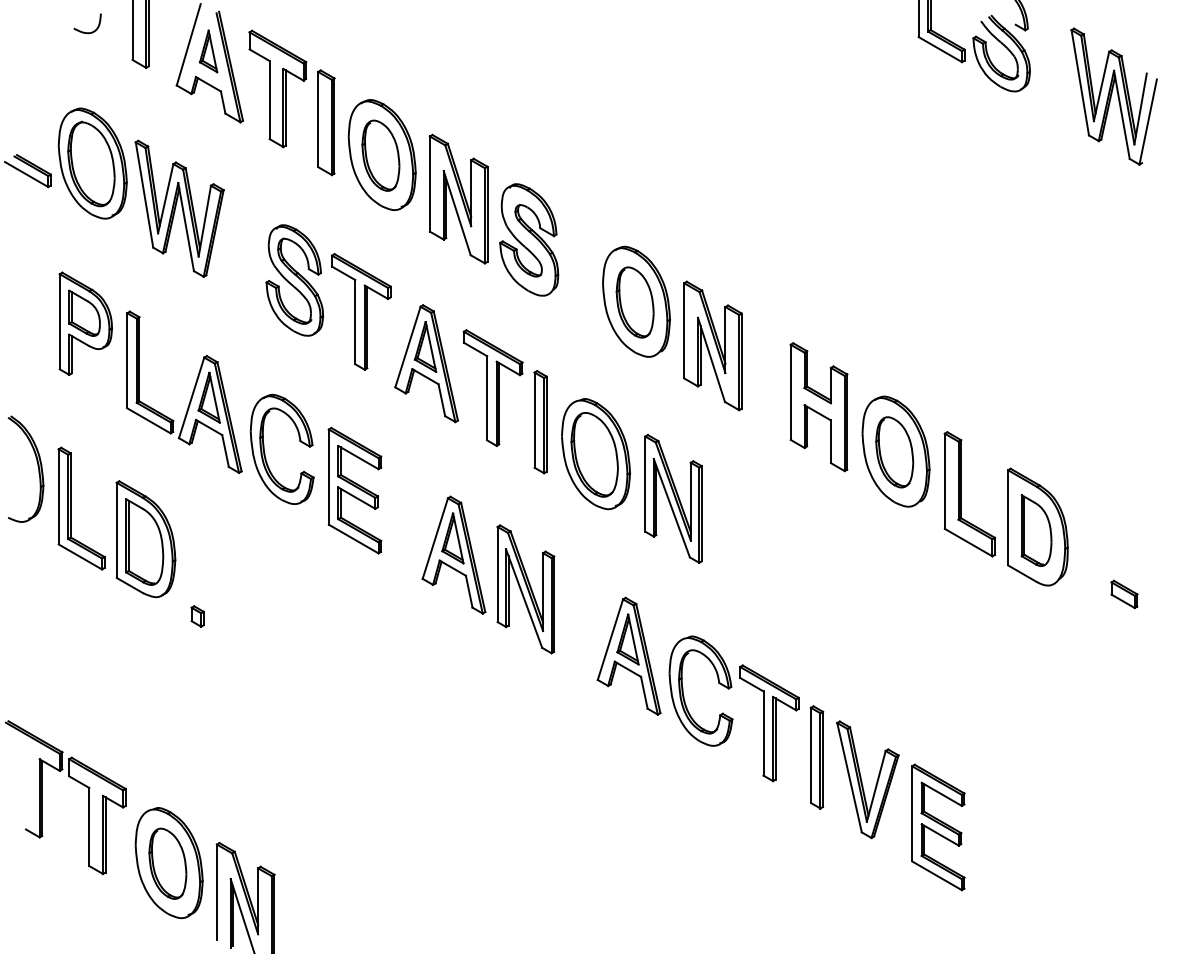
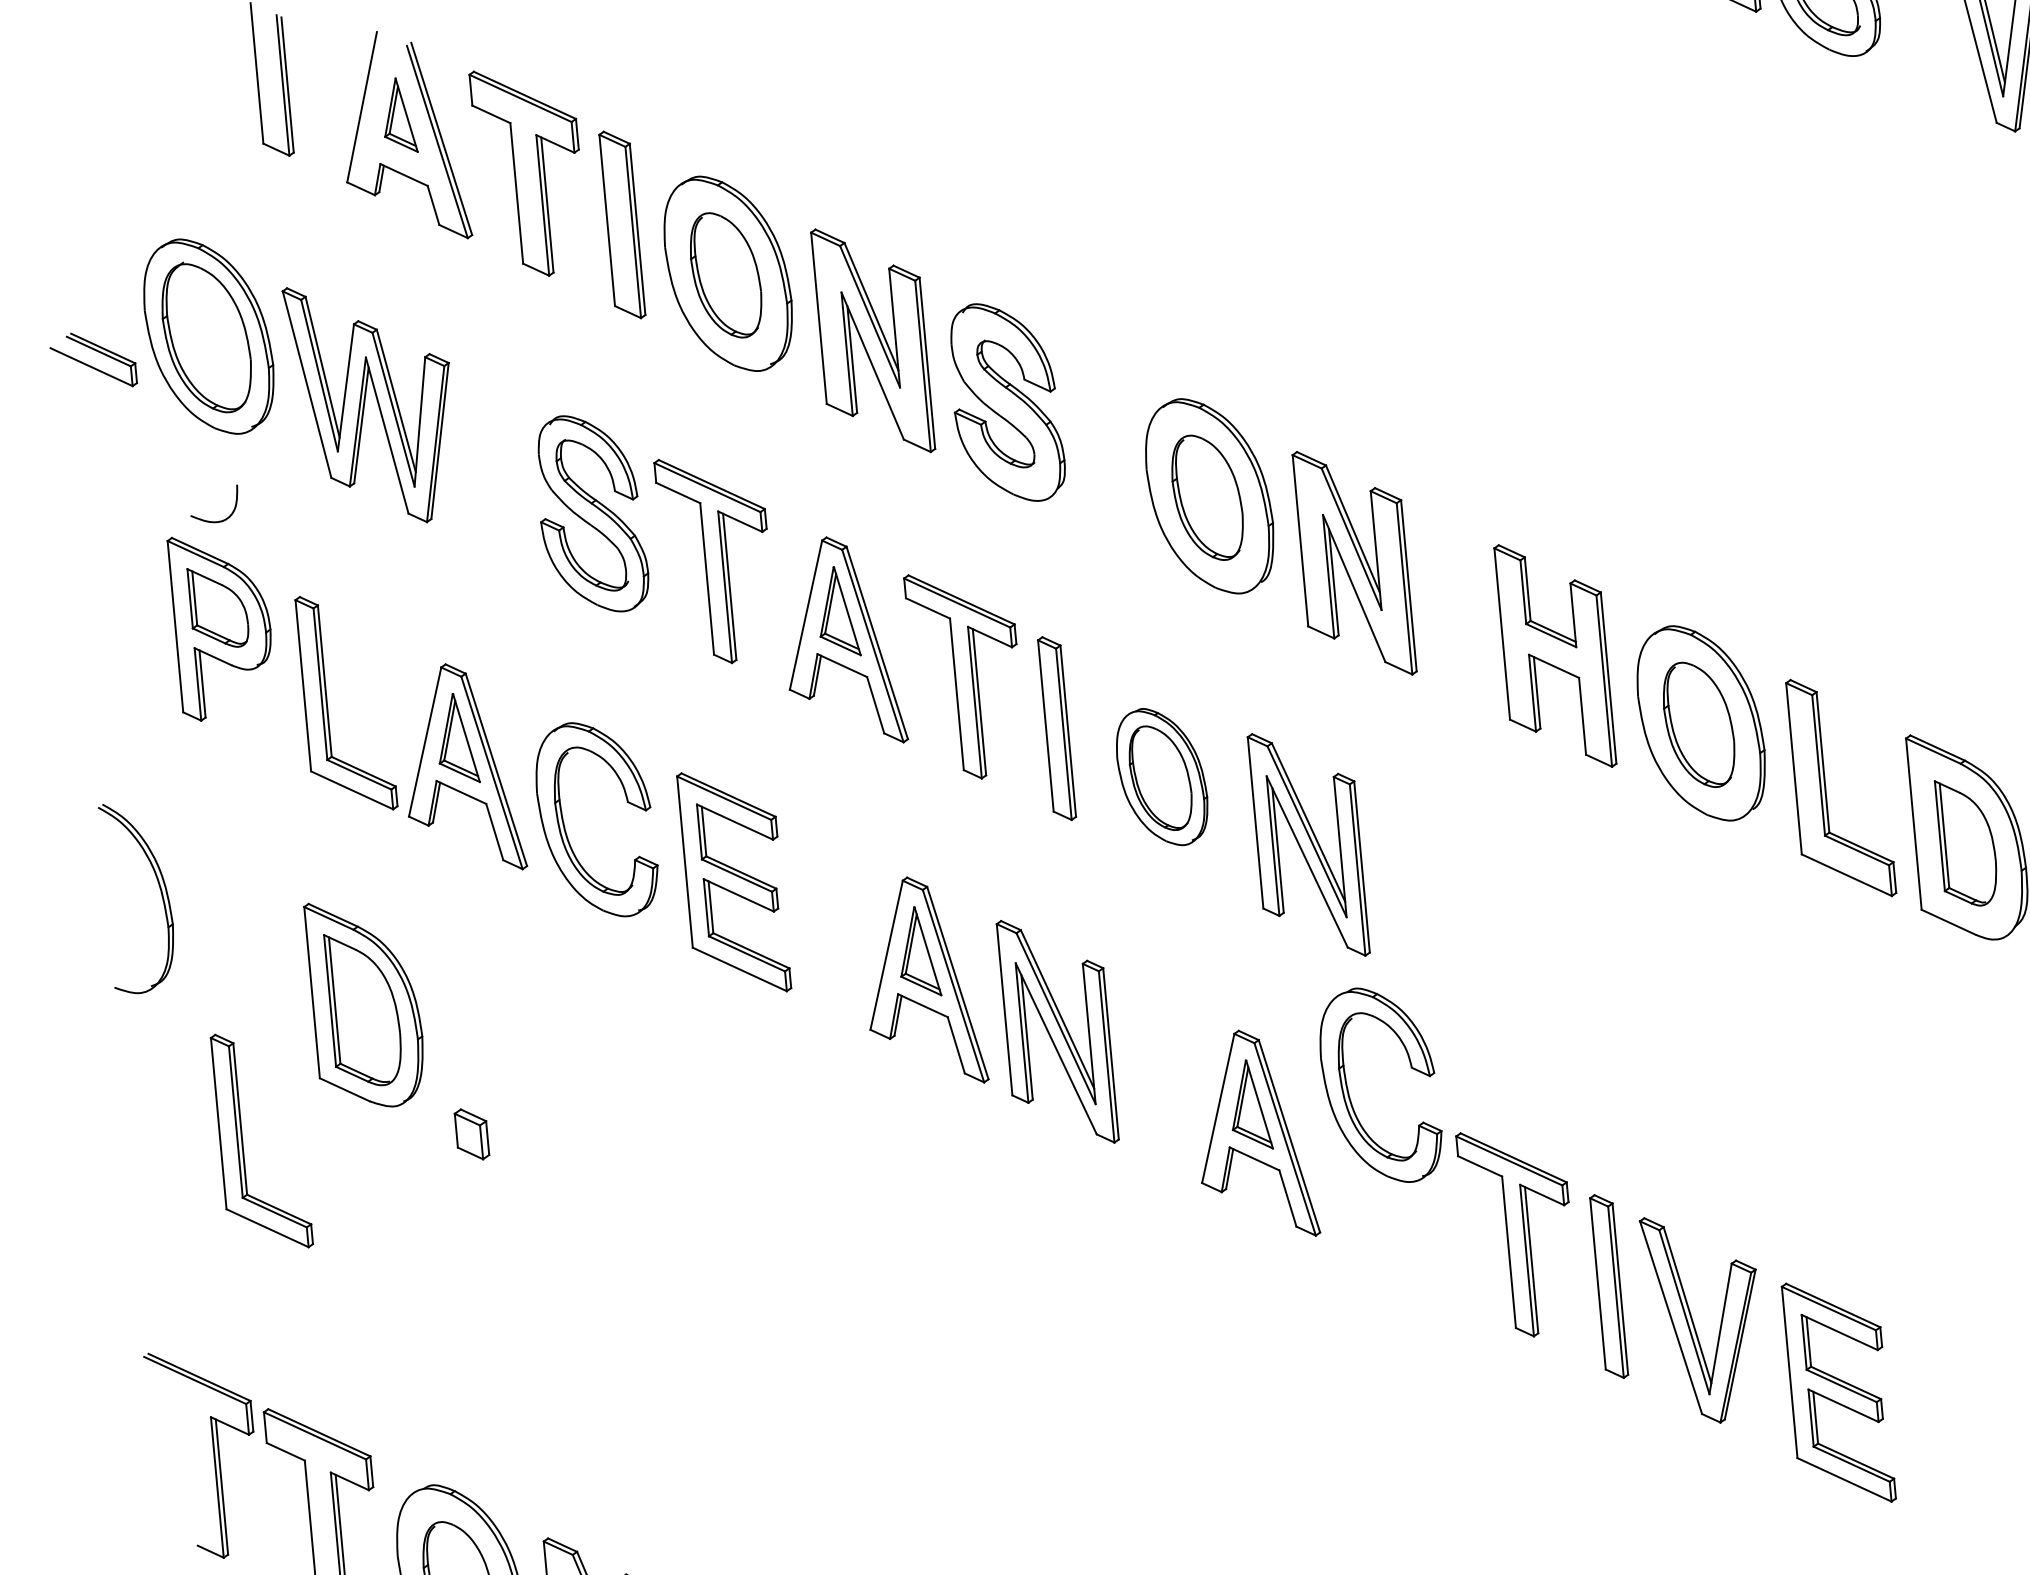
curve: (83, 31) -> (208, 519), moved
part: (596, 454) -> (1162, 777), size x0.7
part: (71, 508) -> (243, 1142), moved
part: (197, 616) -> (471, 1134), size x1.4
part: (683, 690) -> (1348, 1087), moved

